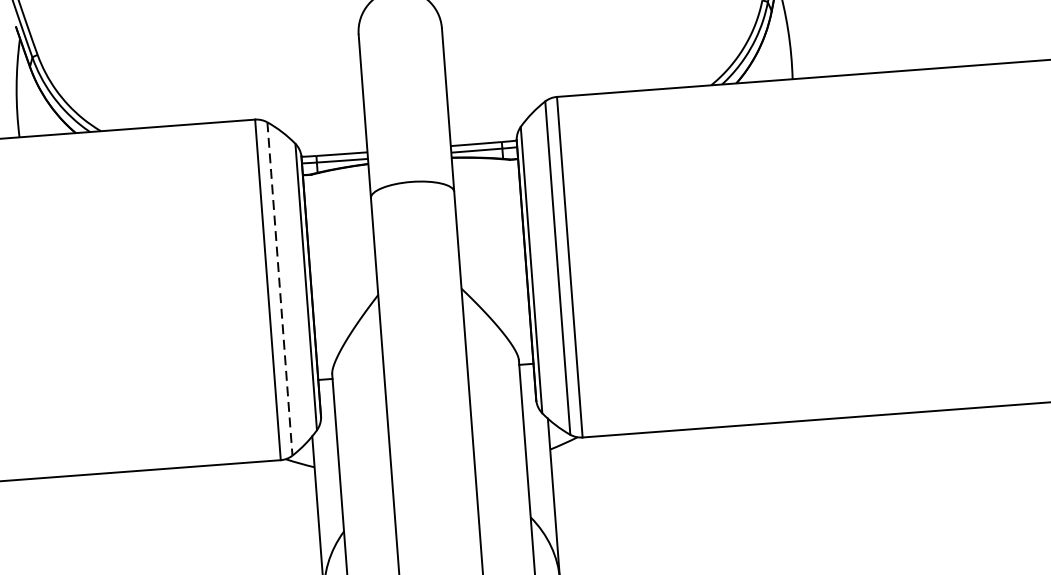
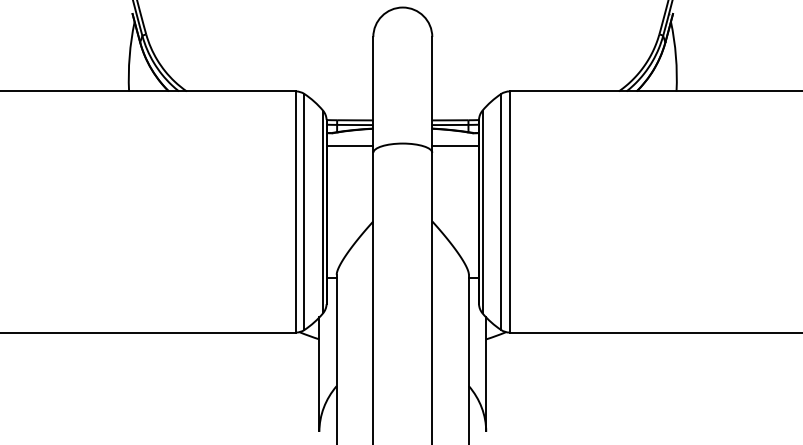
line: (486, 179) -> (455, 145), added
line: (336, 190) -> (349, 145), added
line: (280, 289) -> (304, 212), dashed -> solid

